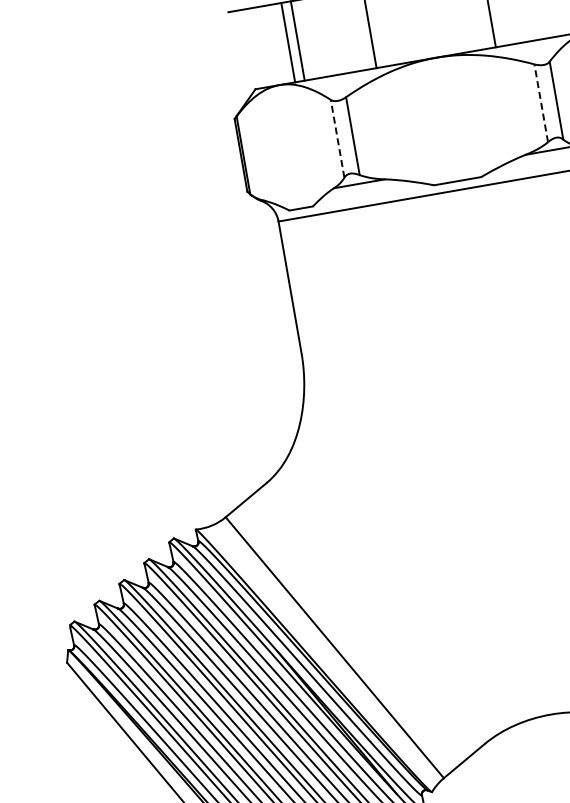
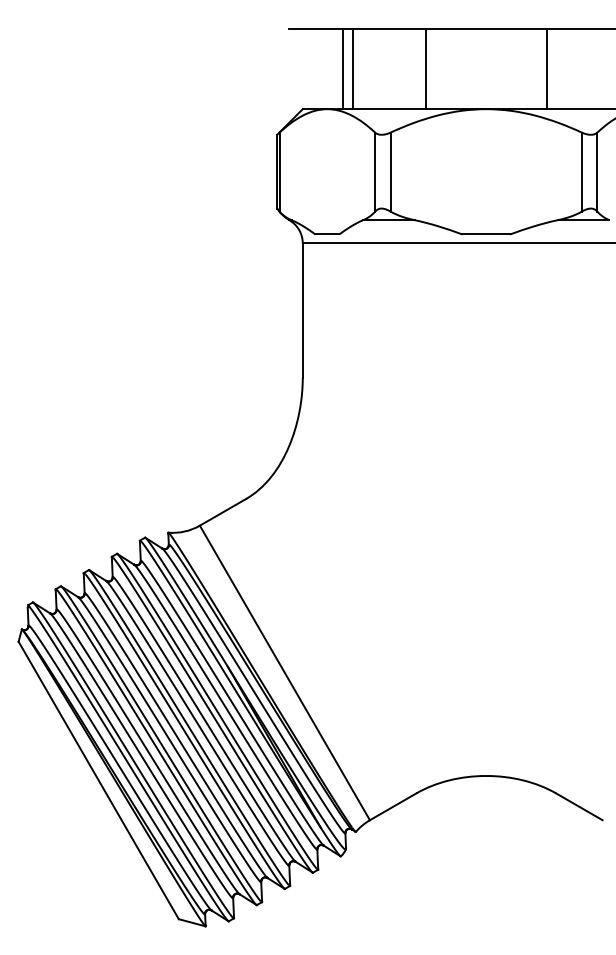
line: (540, 103) -> (581, 172), dashed -> solid
line: (338, 139) -> (375, 172), dashed -> solid

